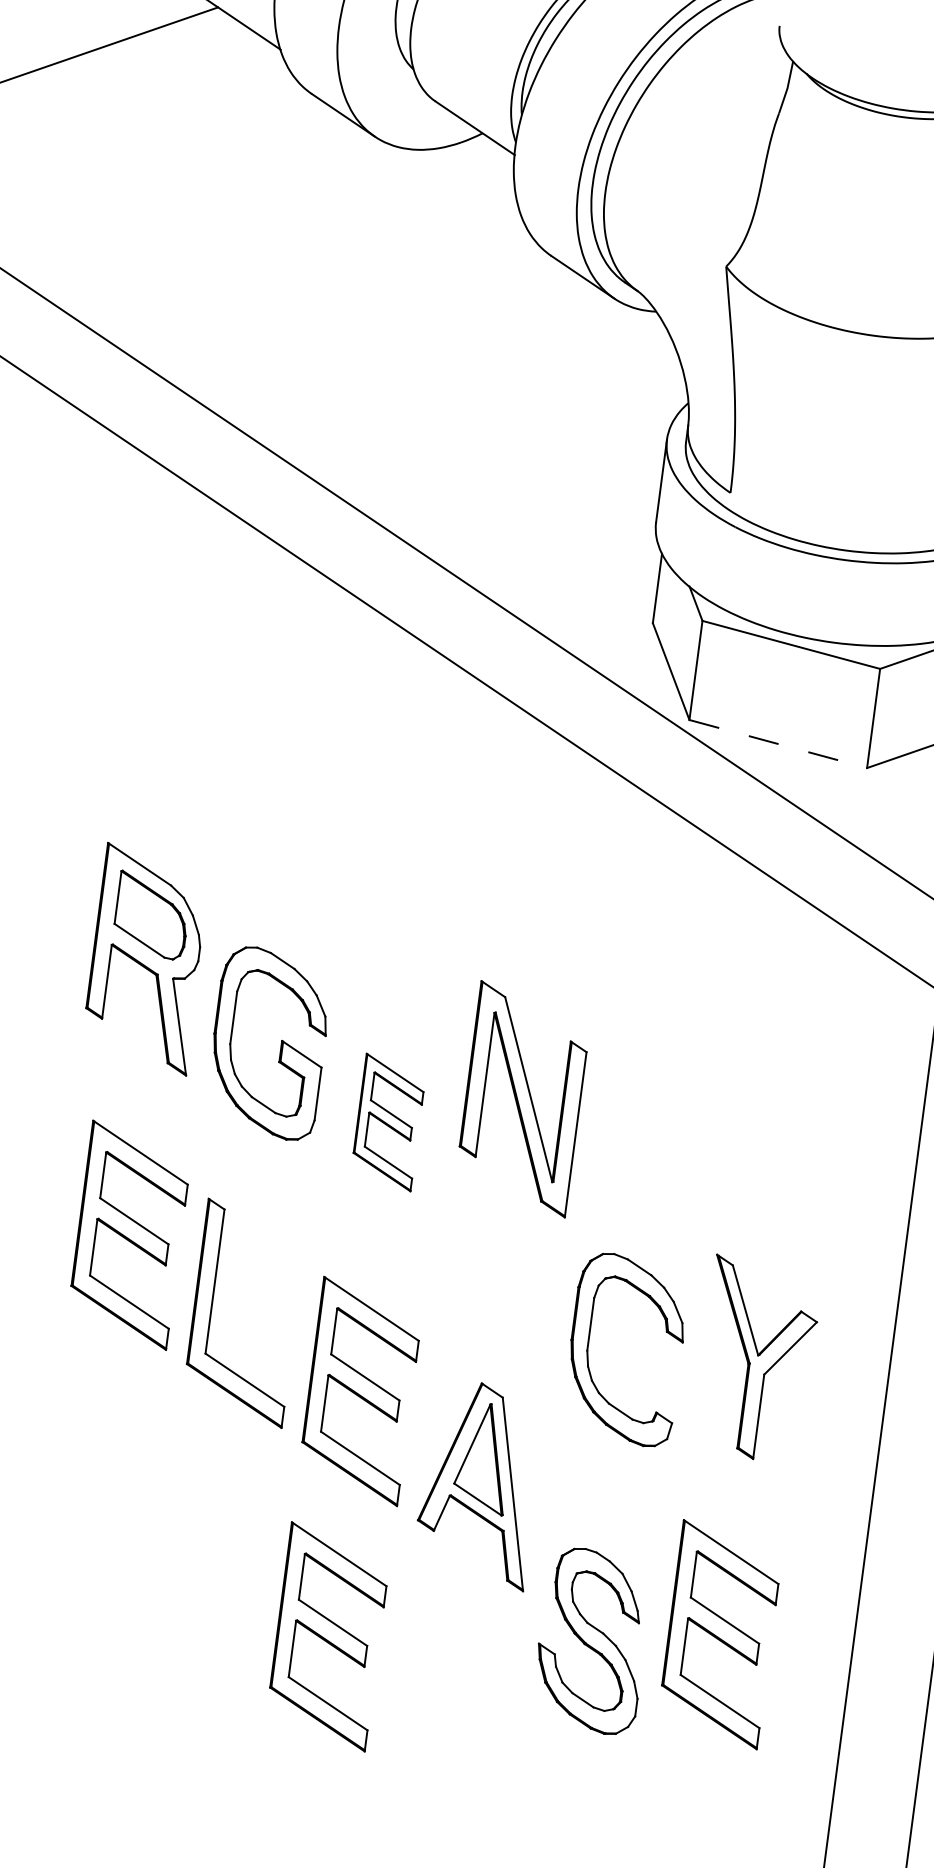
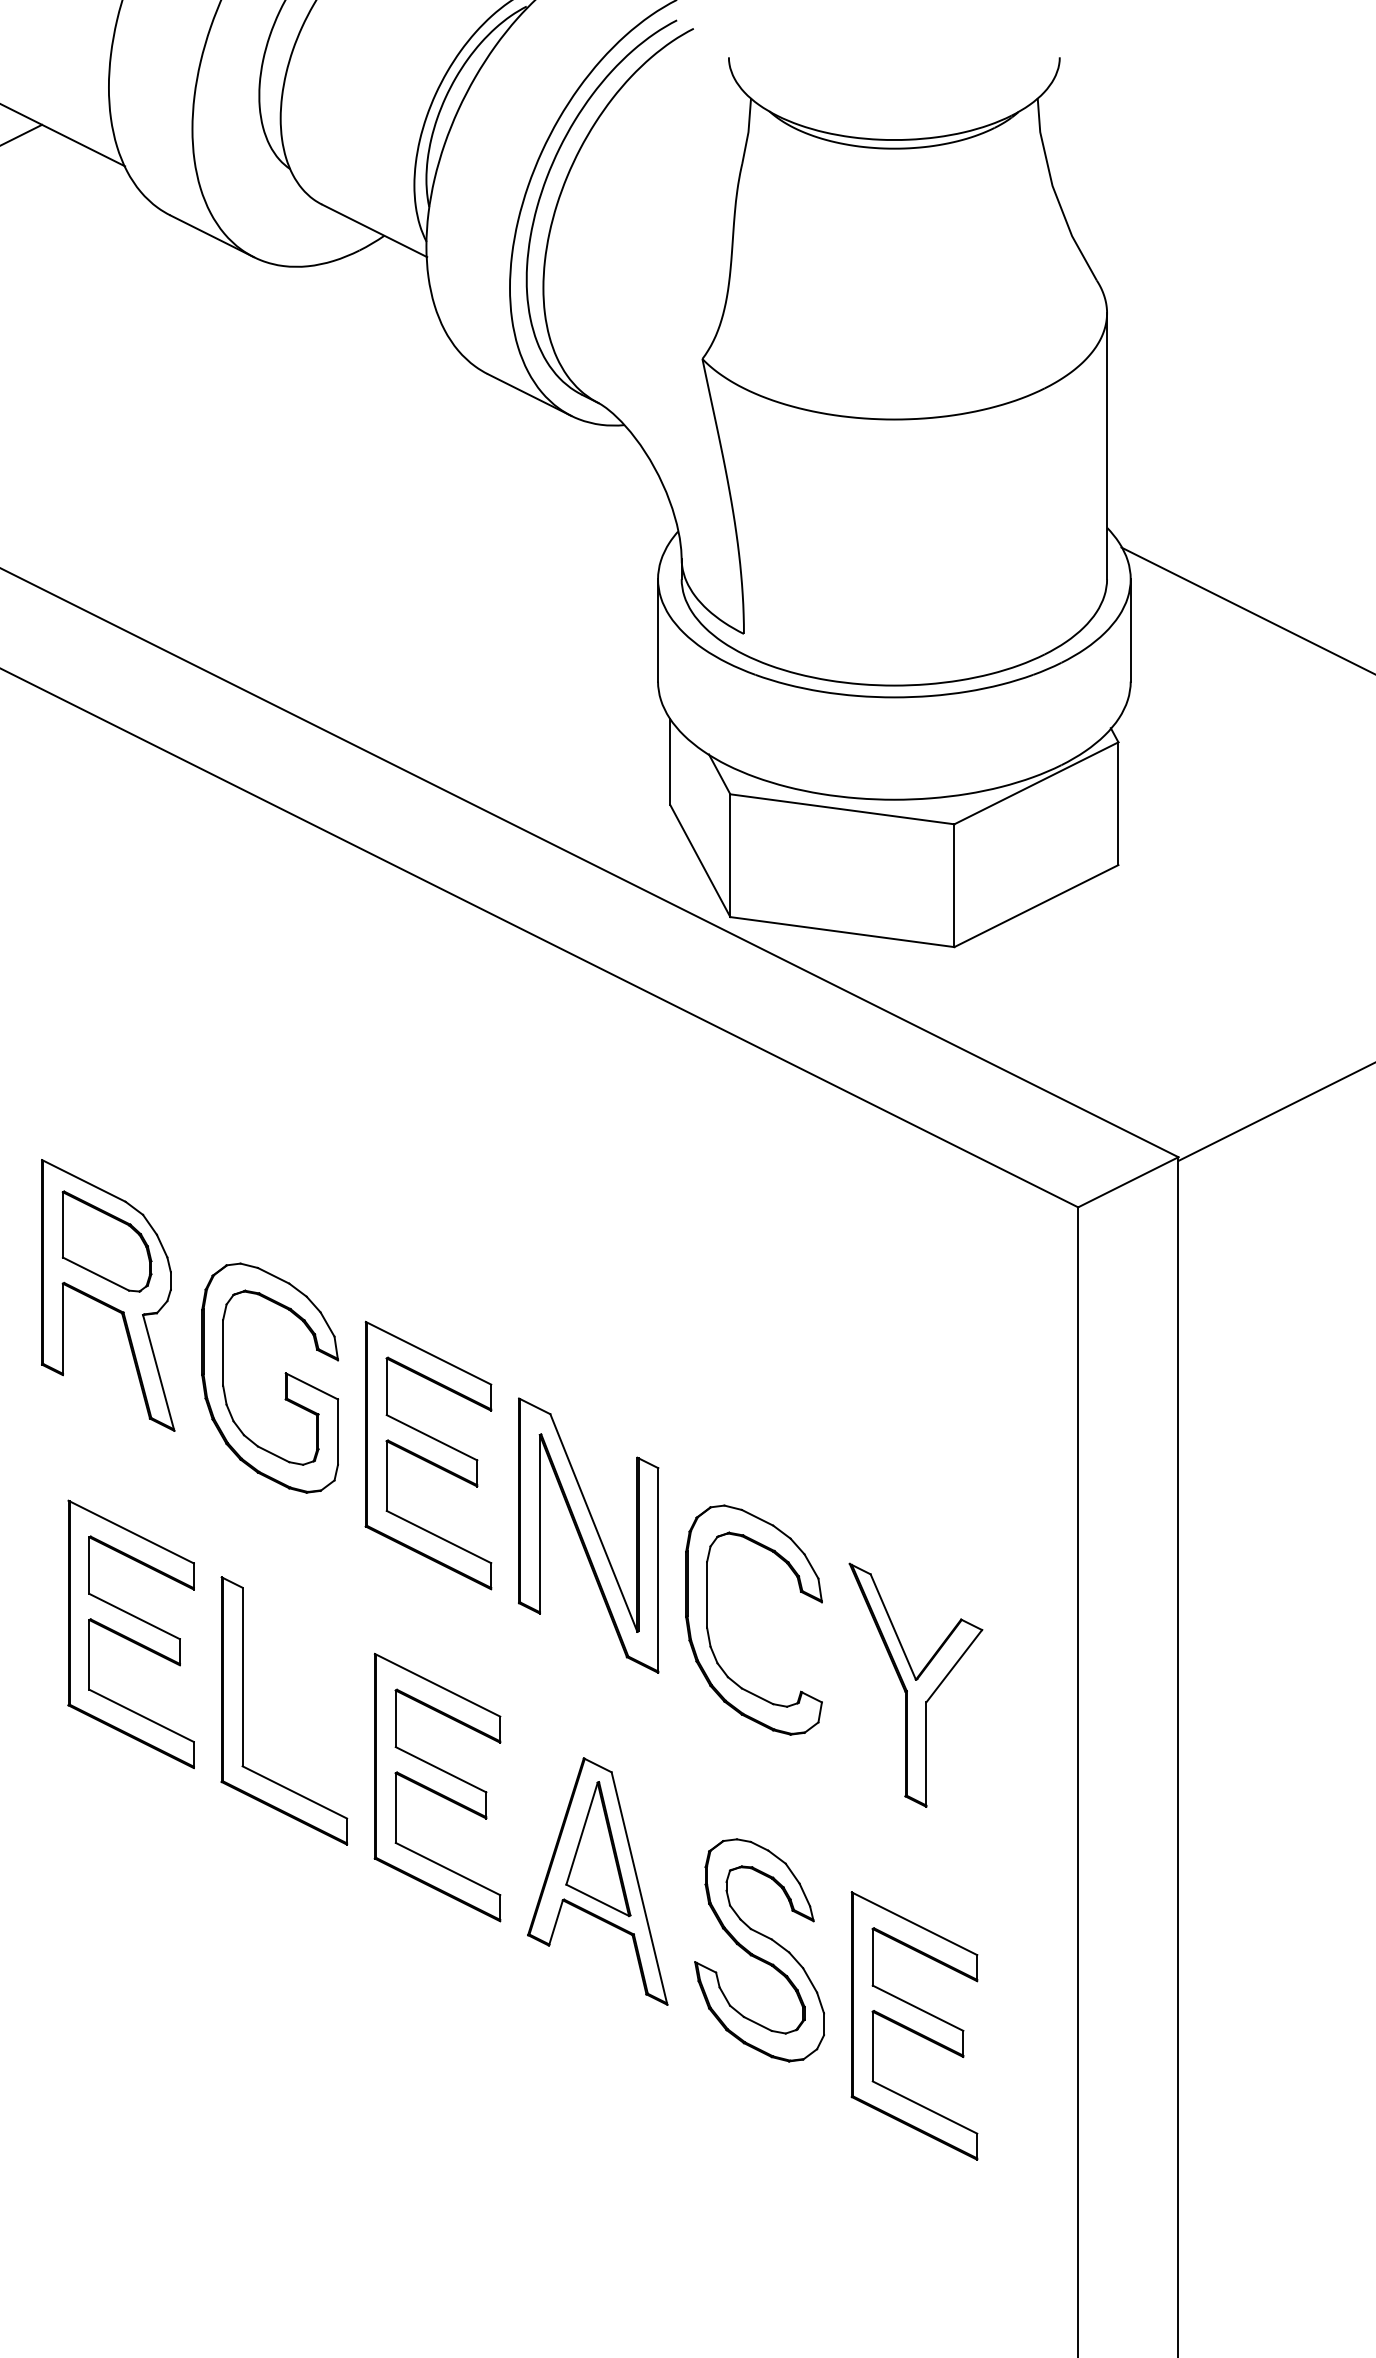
line: (778, 744) -> (842, 932), dashed -> solid
part: (523, 1099) -> (588, 1535), moved
part: (388, 1122) -> (428, 1455), size x1.67
part: (588, 1351) -> (708, 1628), moved
part: (328, 1636) -> (437, 2091), removed
part: (592, 1641) -> (759, 1950), moved

